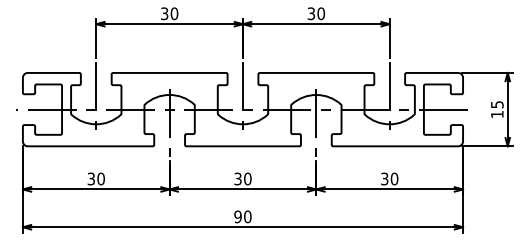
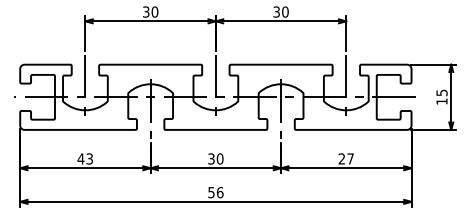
text: (95, 178) -> (84, 158), 30 -> 43
text: (389, 178) -> (346, 158), 30 -> 27
text: (242, 216) -> (215, 192), 90 -> 56

